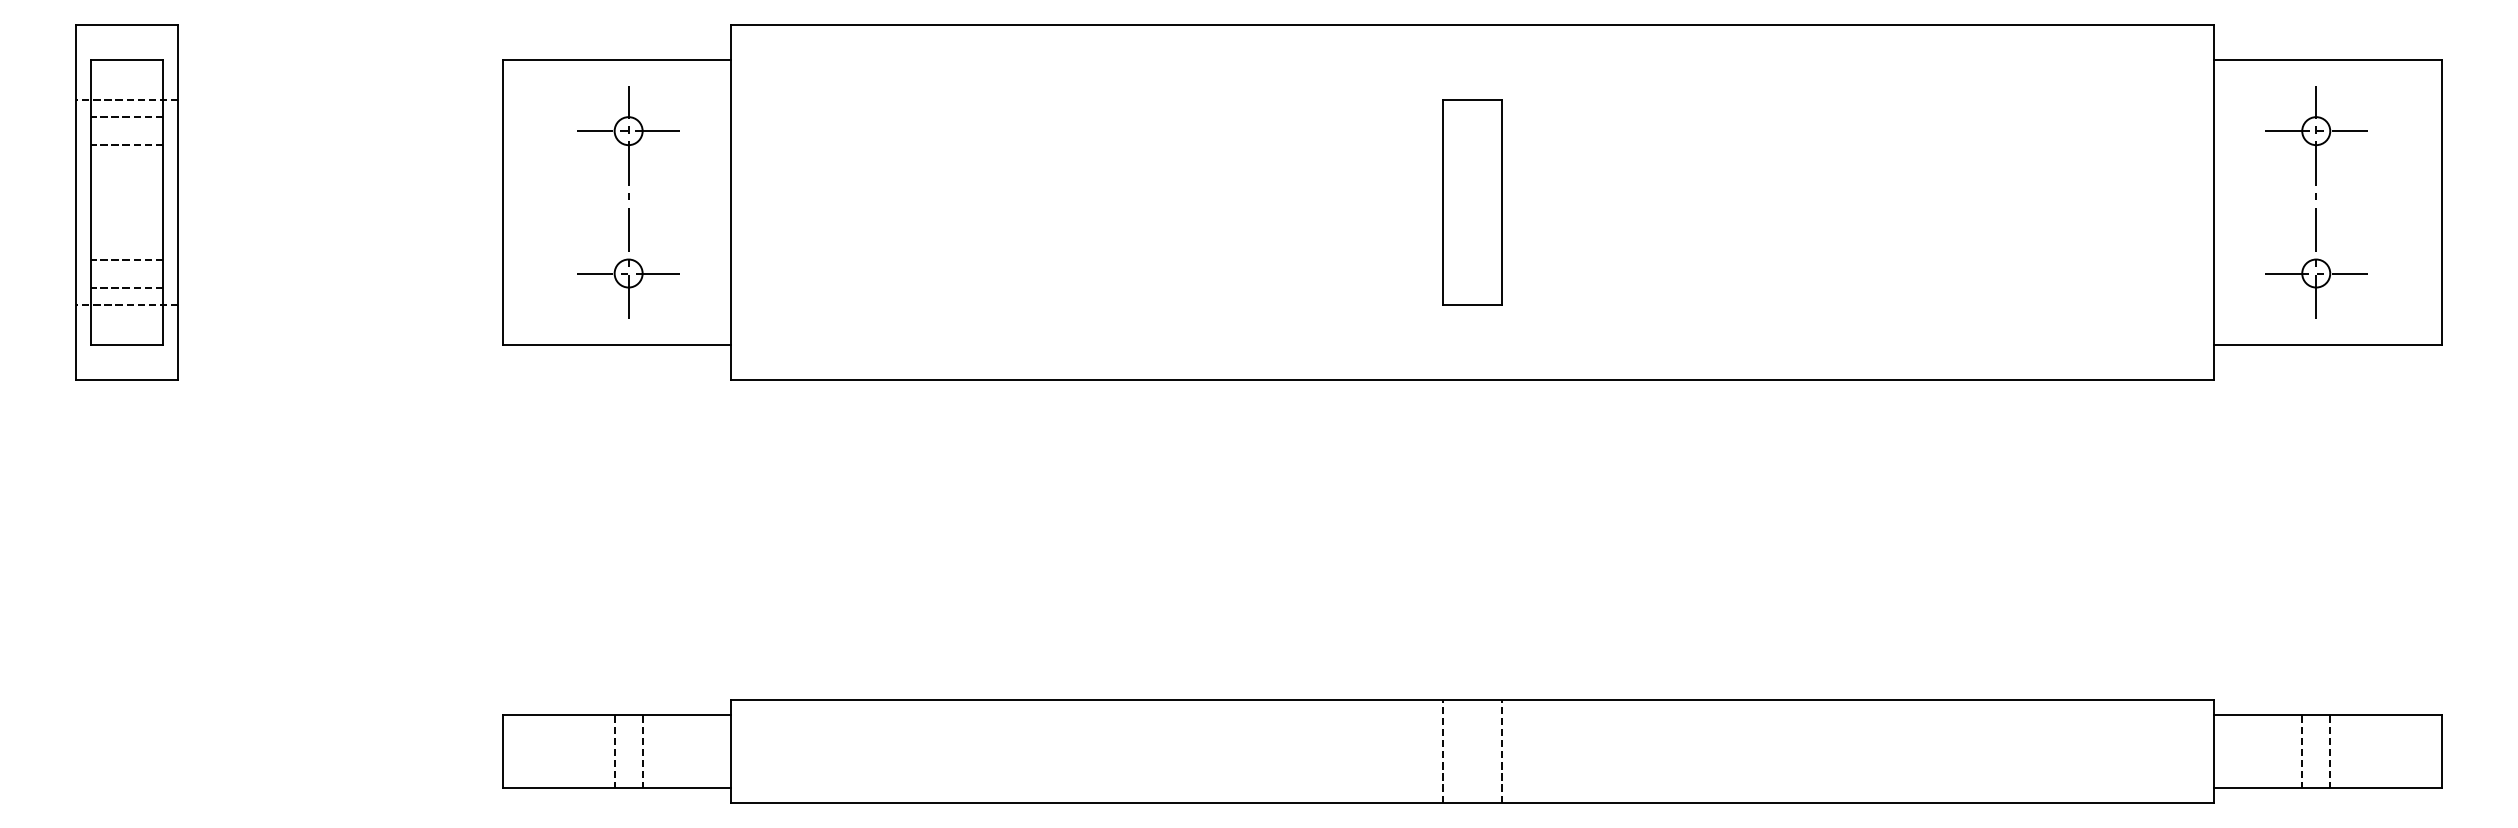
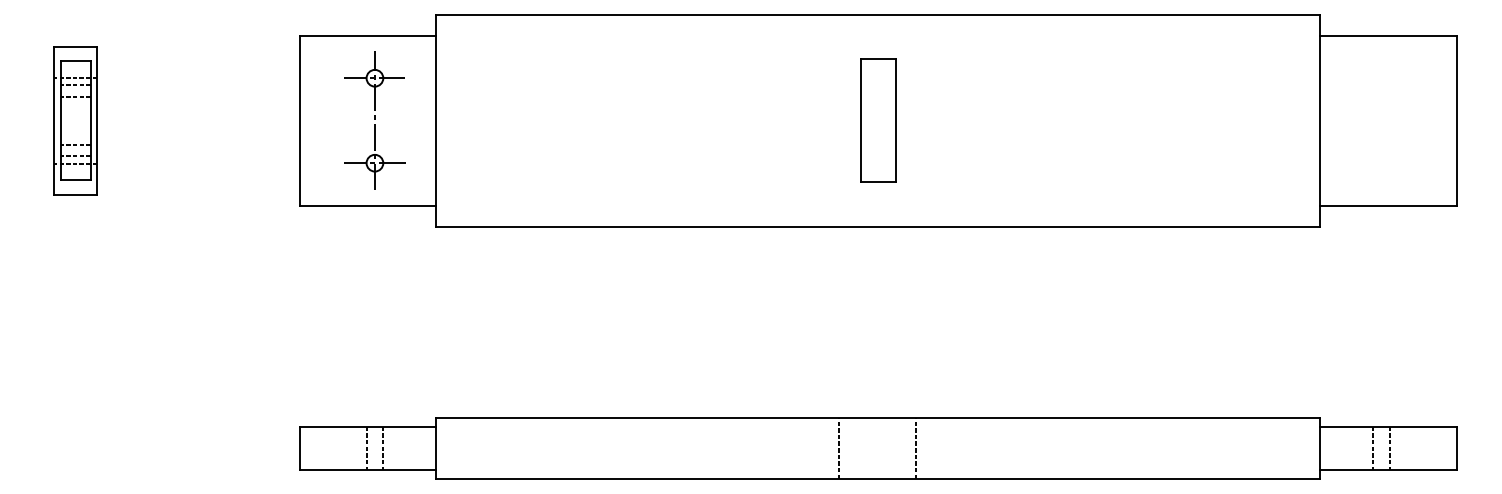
part: (126, 201) -> (75, 120), size x0.7
part: (2315, 201) -> (1381, 120), removed
line: (1442, 751) -> (838, 448), moved
line: (1501, 751) -> (915, 448), moved

